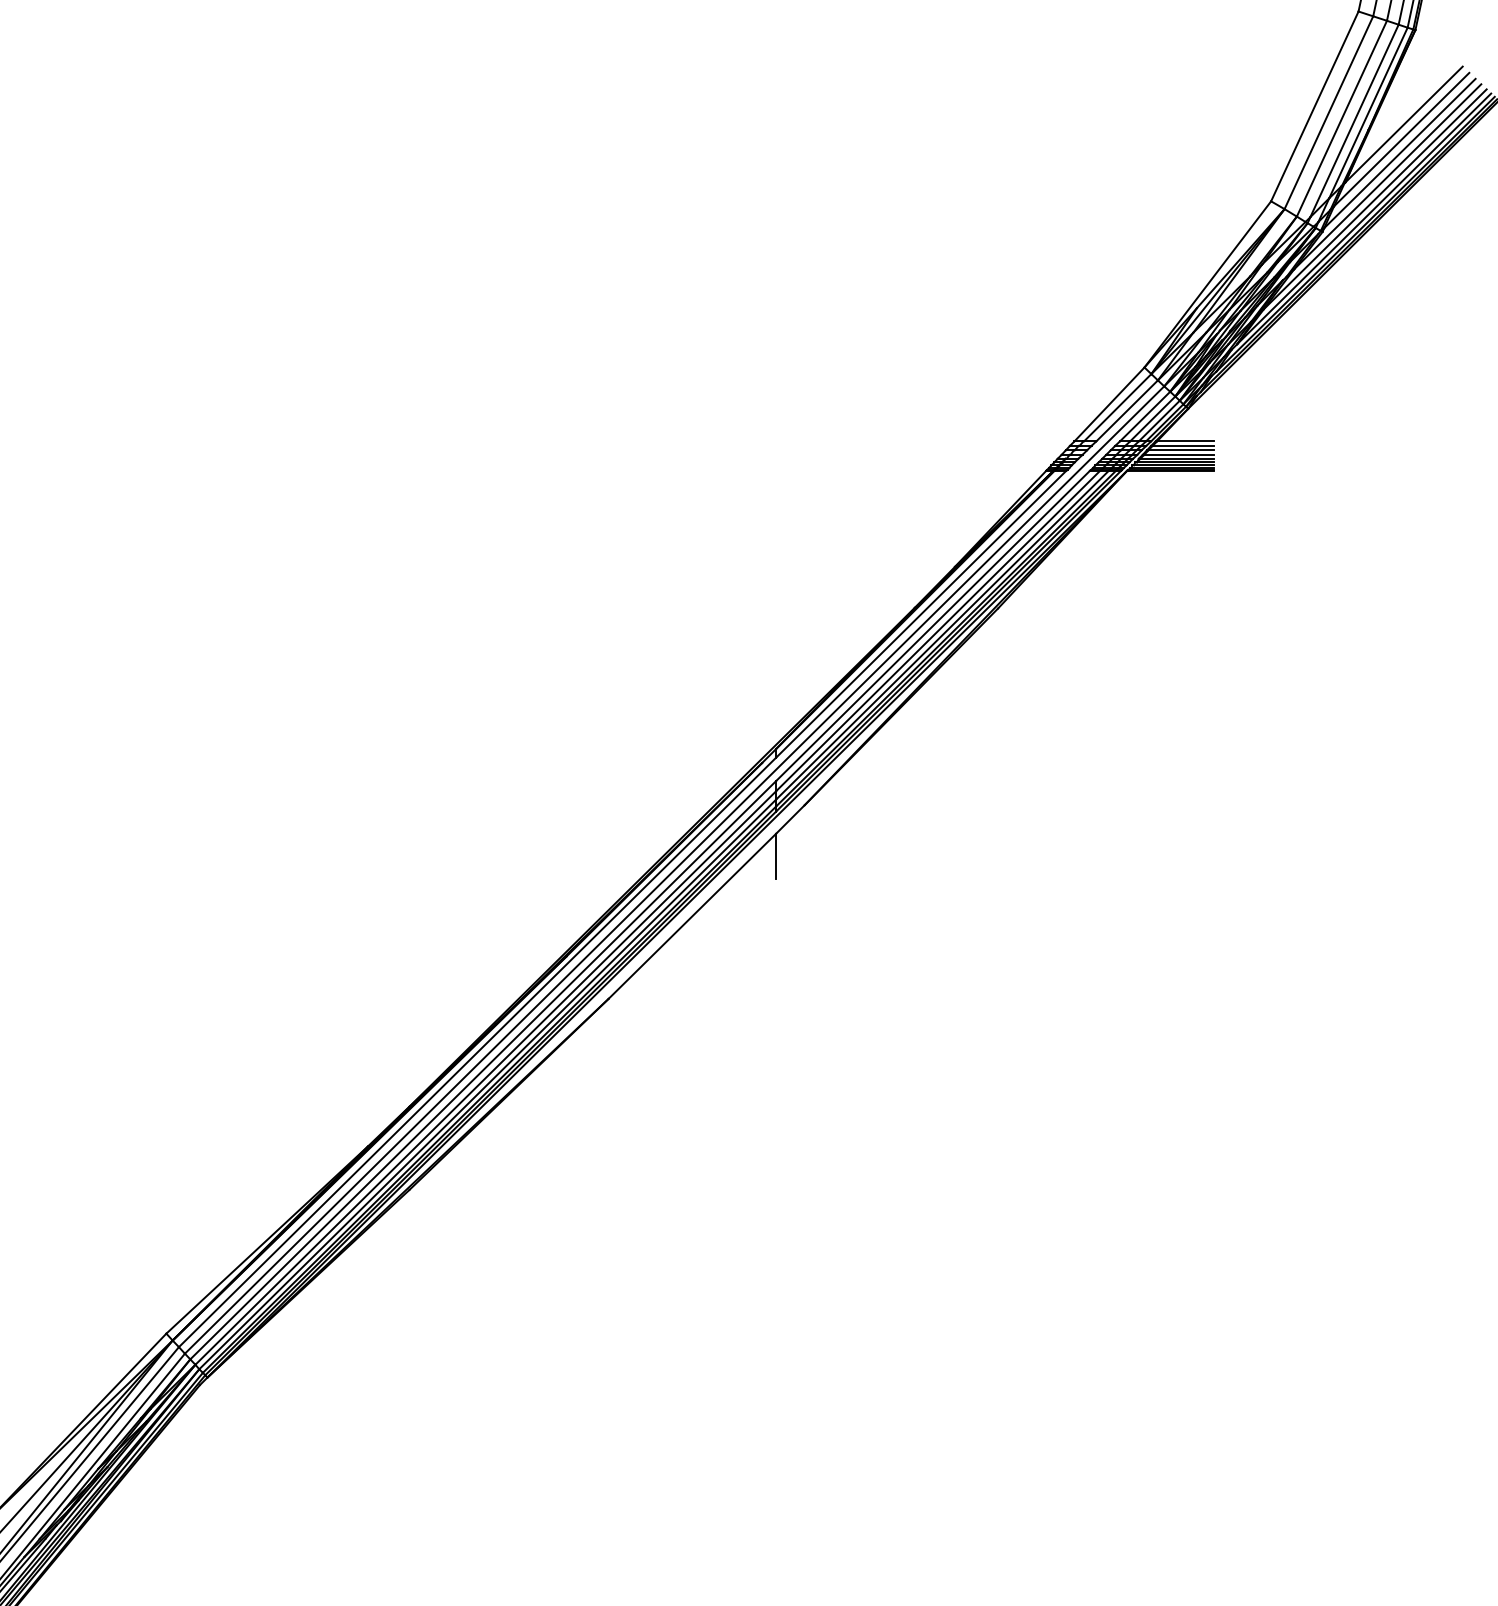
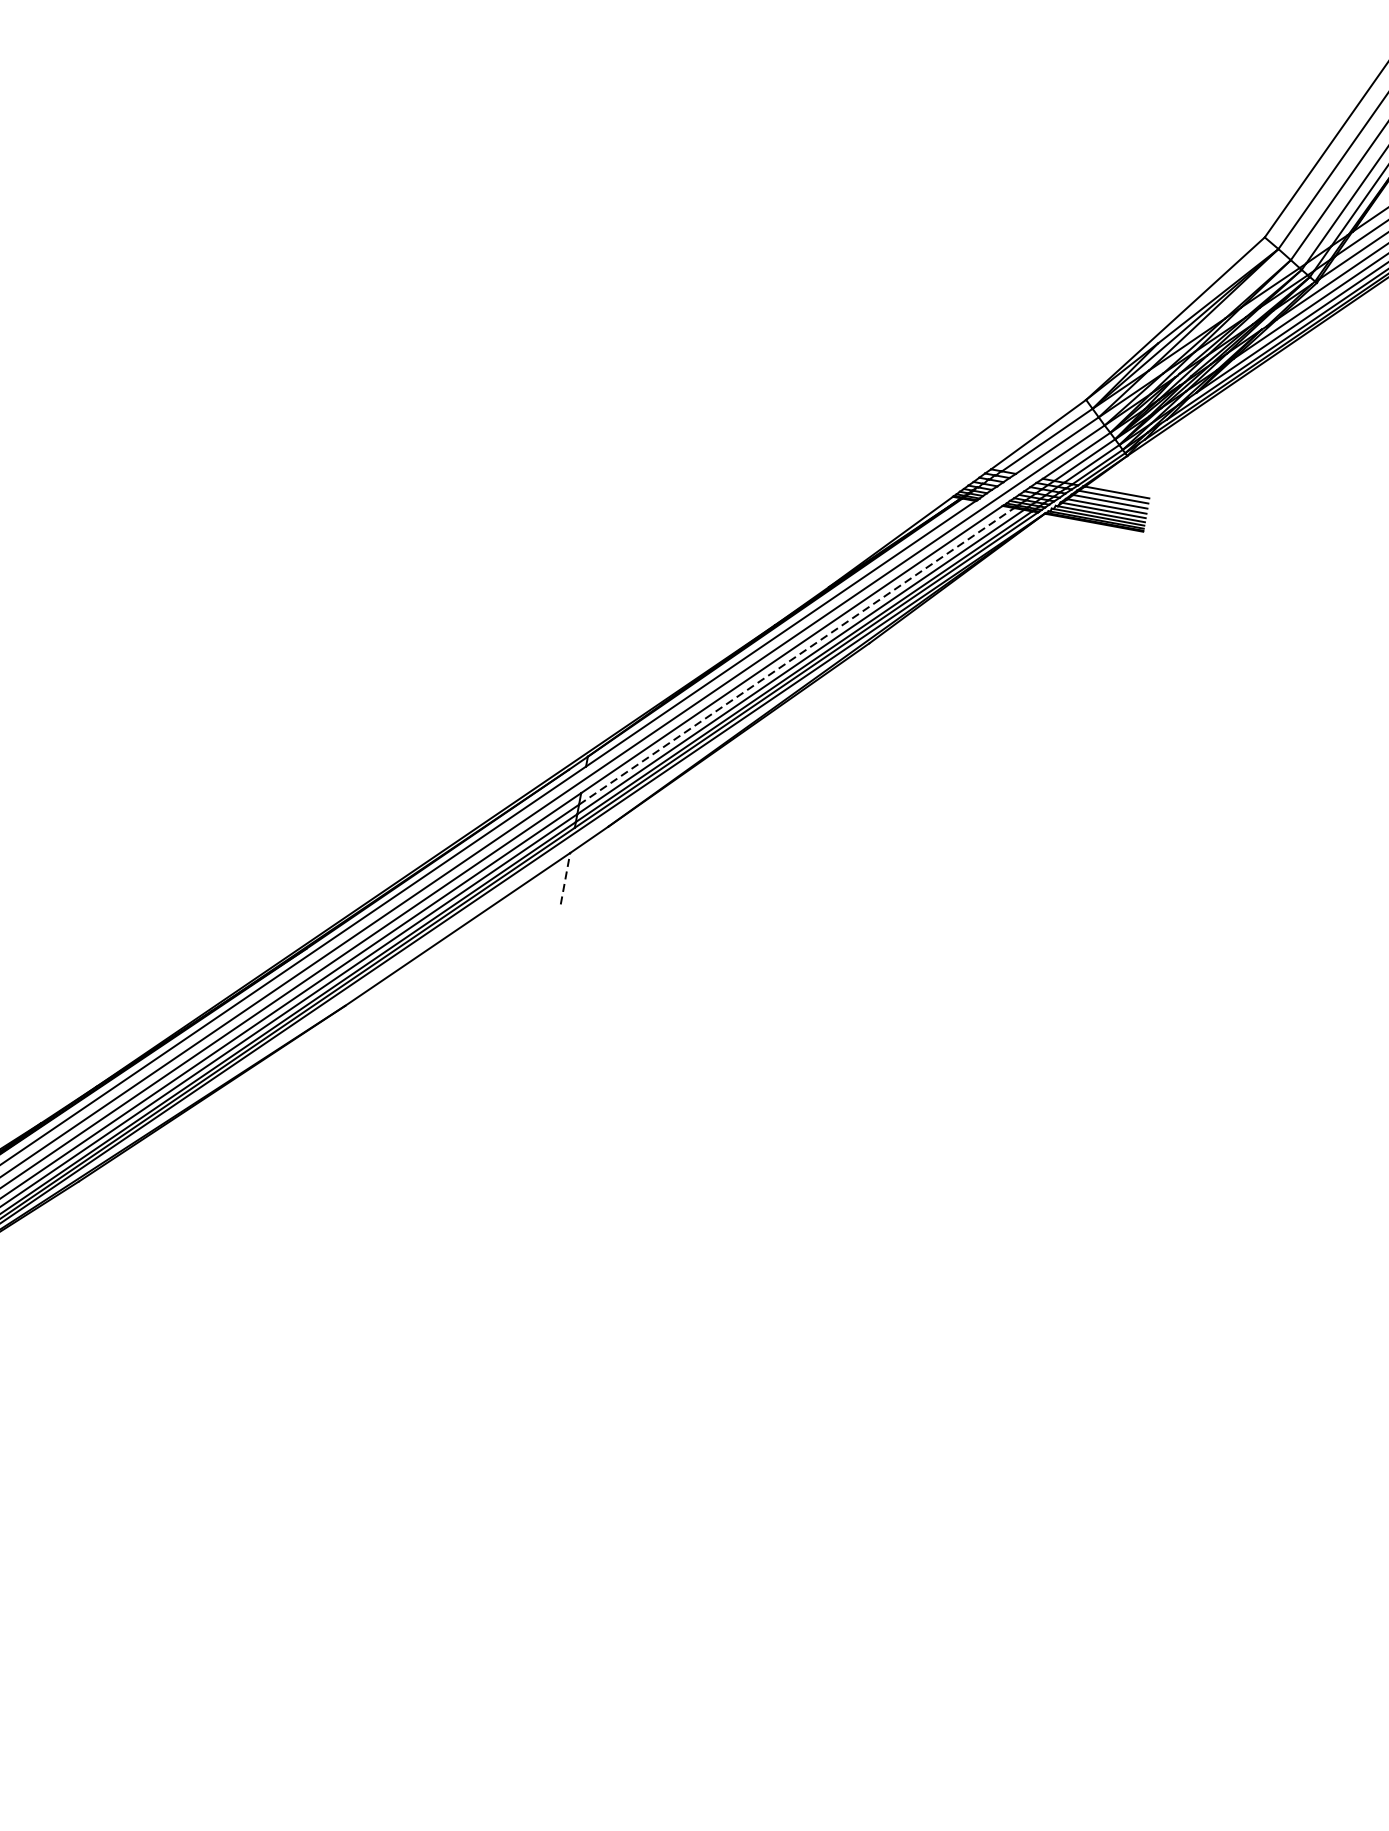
line: (938, 630) -> (797, 655), solid -> dashed
line: (776, 856) -> (565, 879), solid -> dashed

